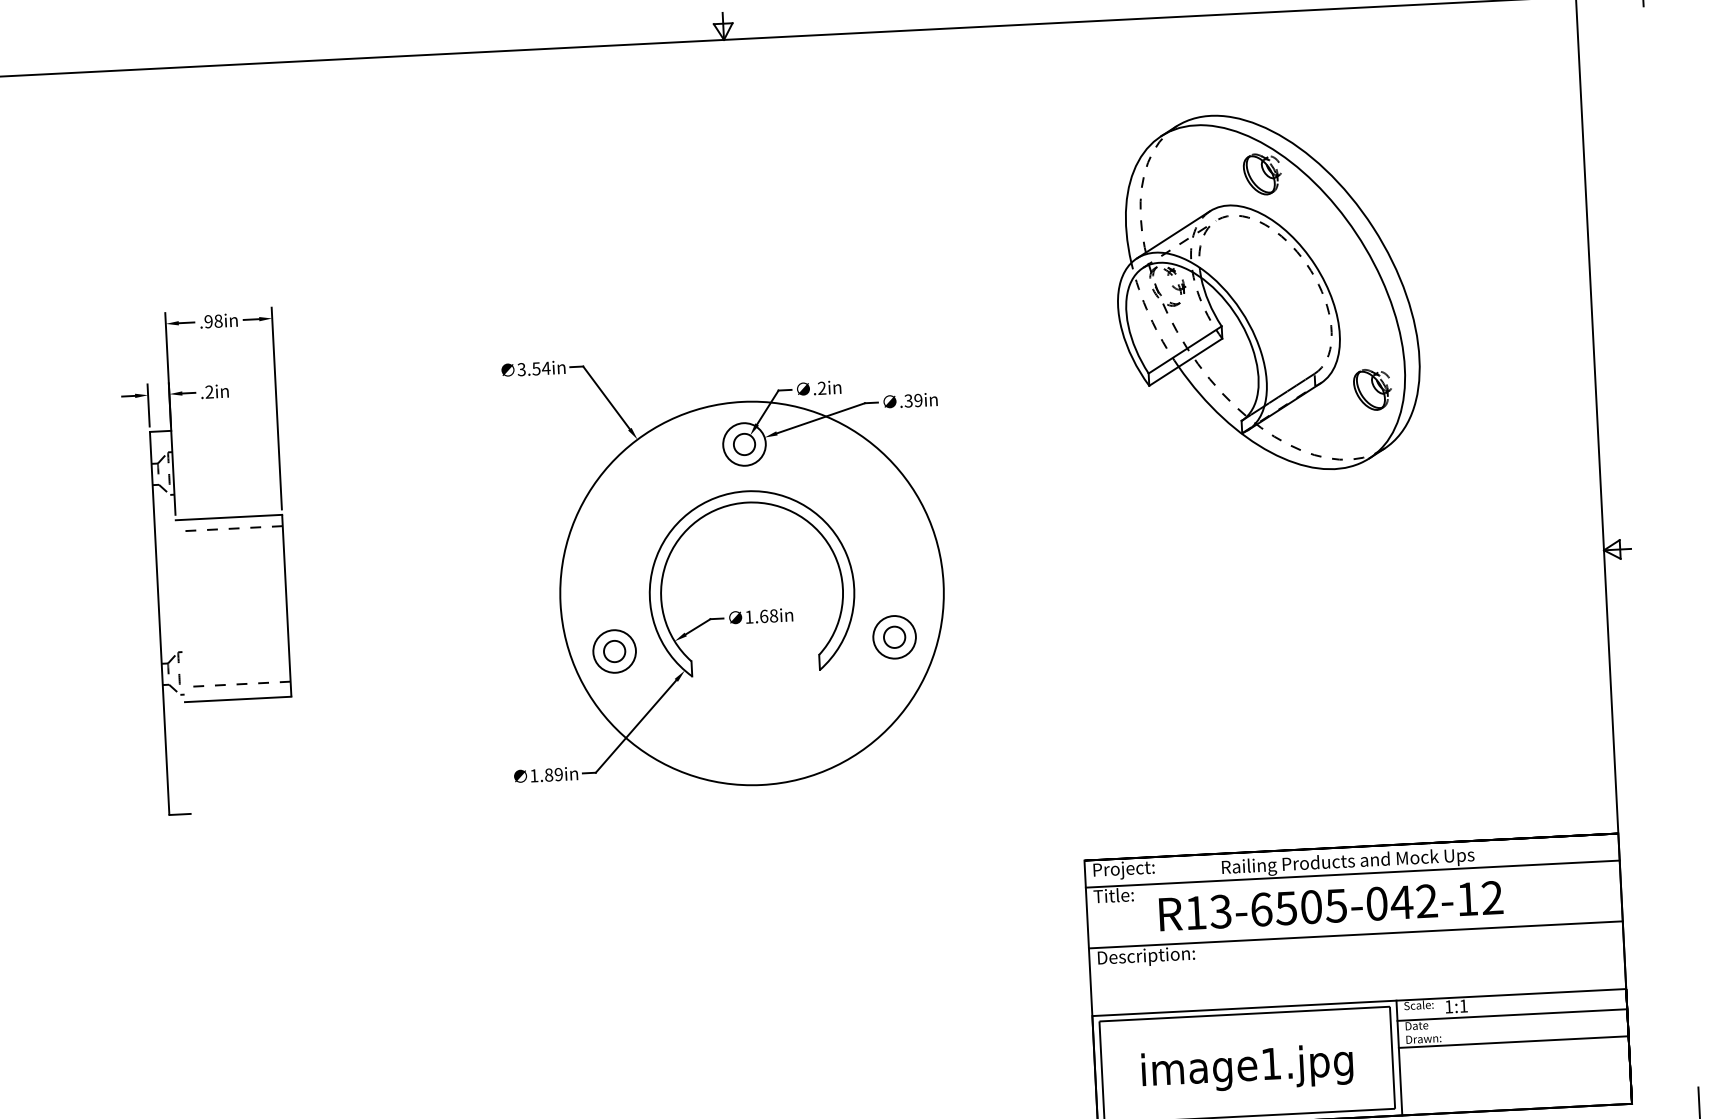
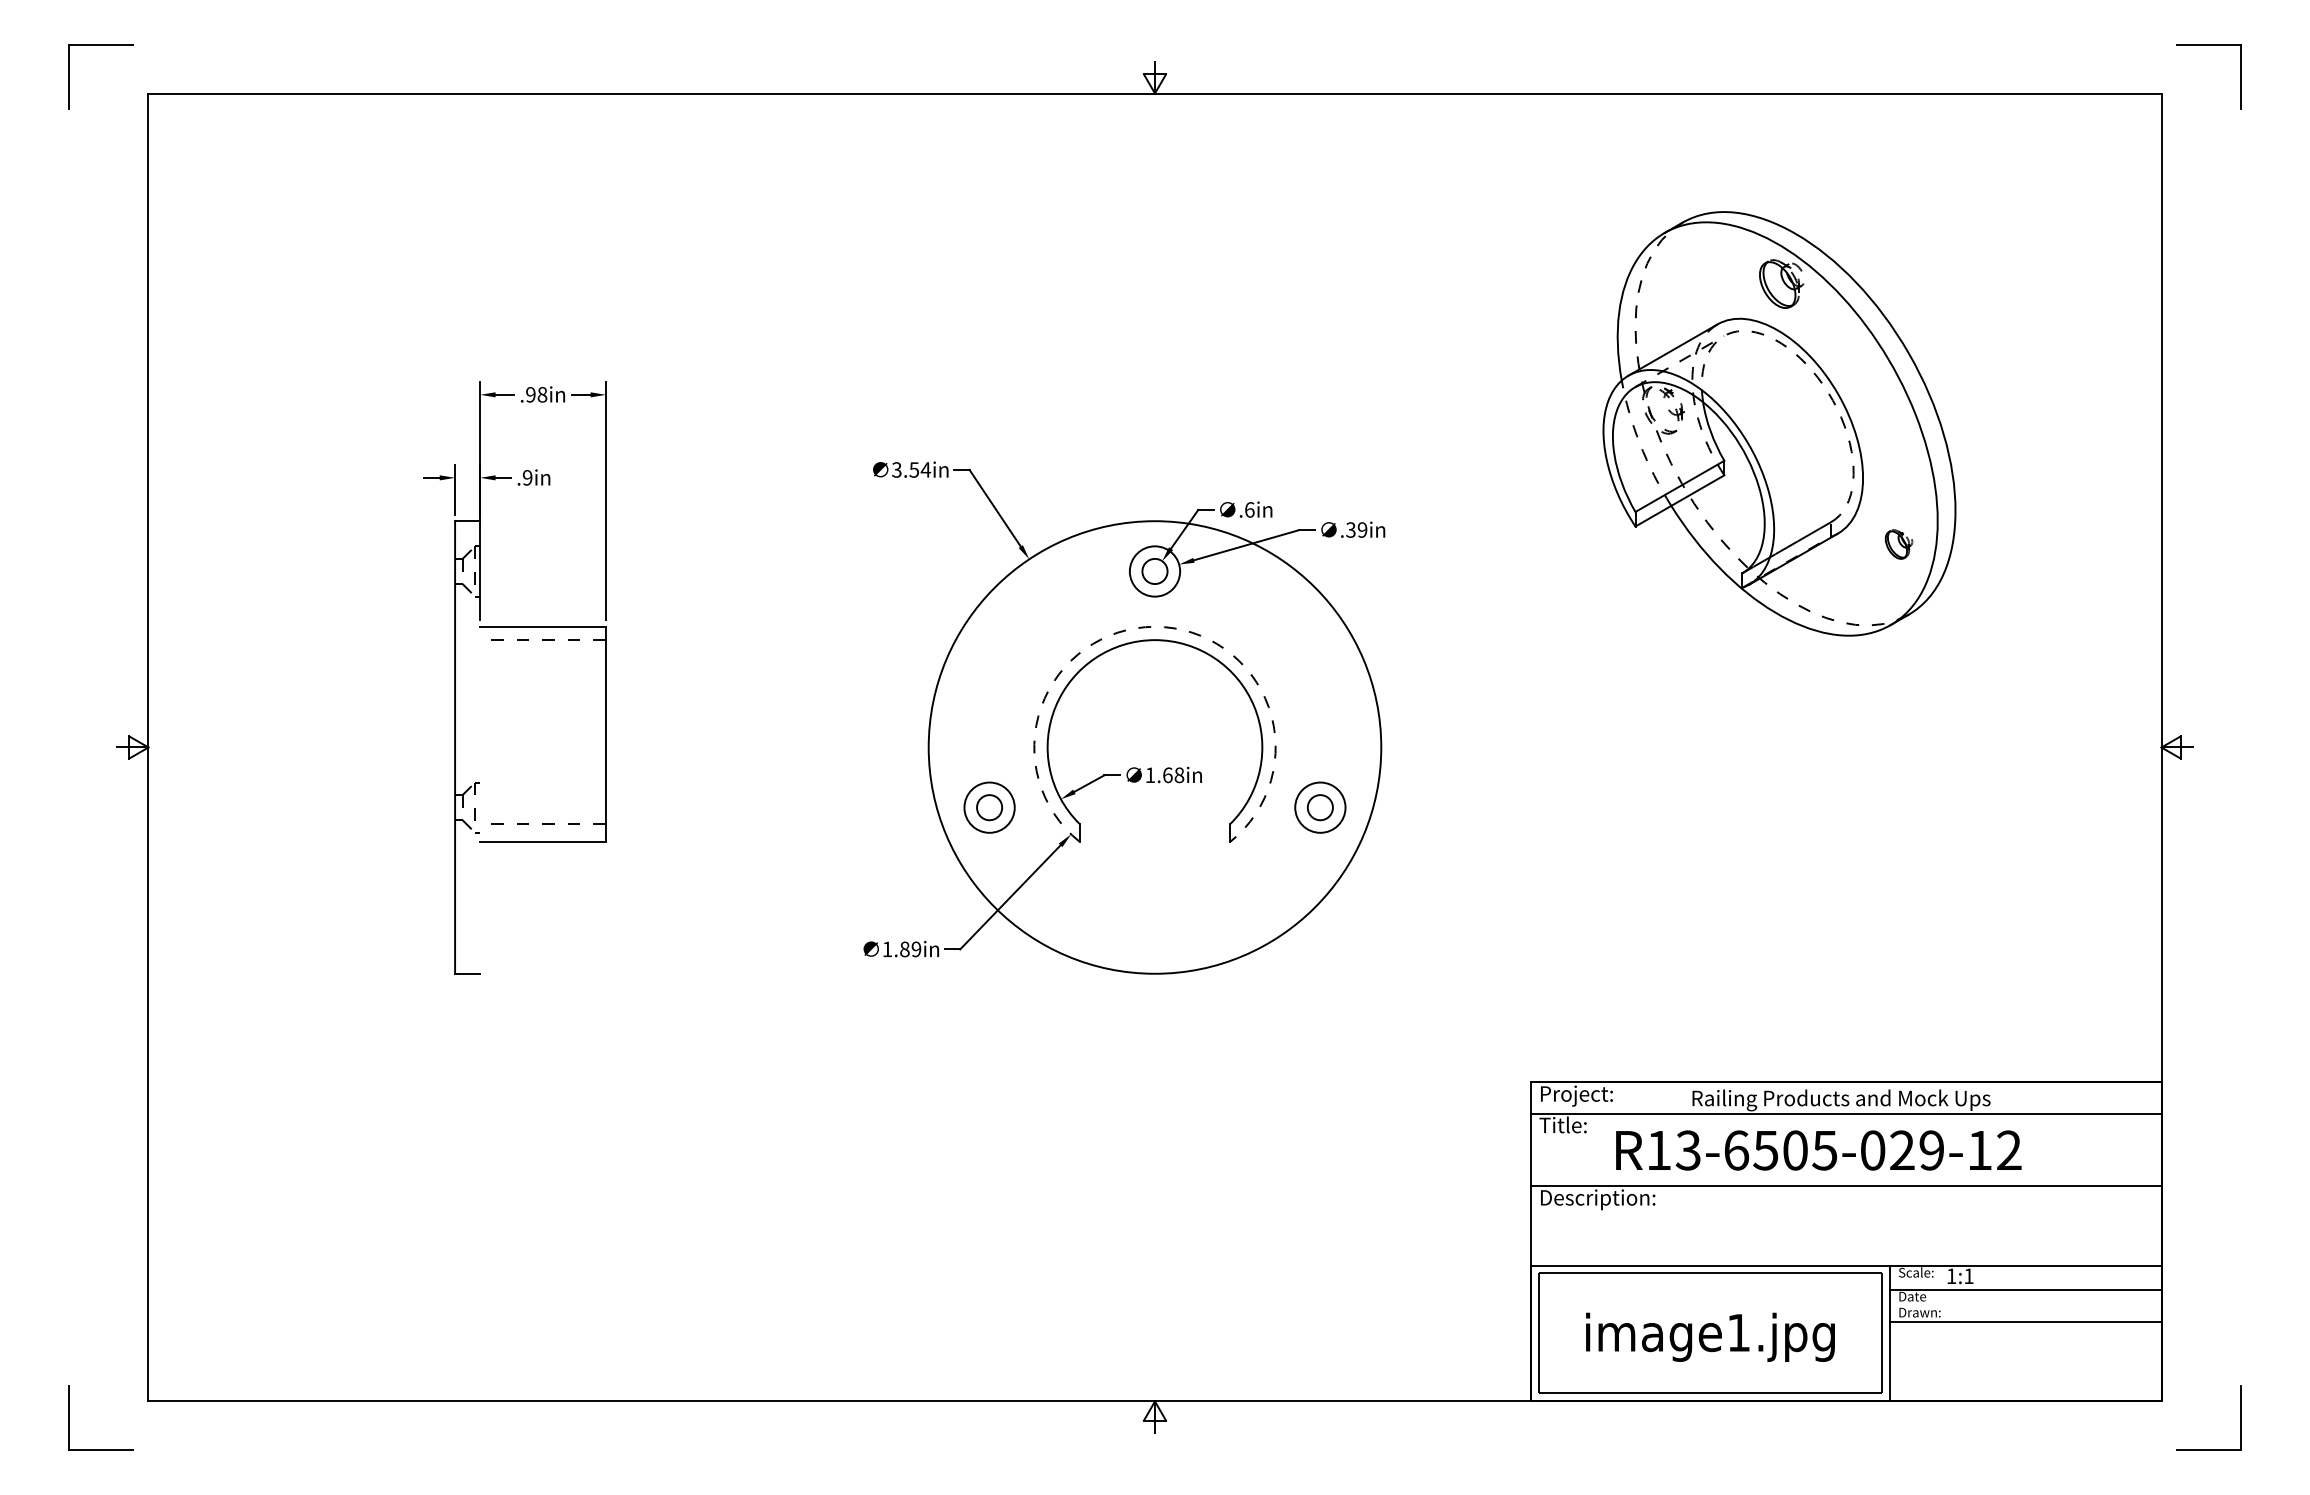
text: (821, 387) -> (1249, 509), .2in -> .6in
part: (1372, 389) -> (1898, 544), size x0.6
text: (209, 391) -> (527, 477), .2in -> .9in
arc: (747, 491) -> (1155, 626), solid -> dashed
text: (1413, 901) -> (1916, 1150), R13-6505-042-12 -> R13-6505-029-12

